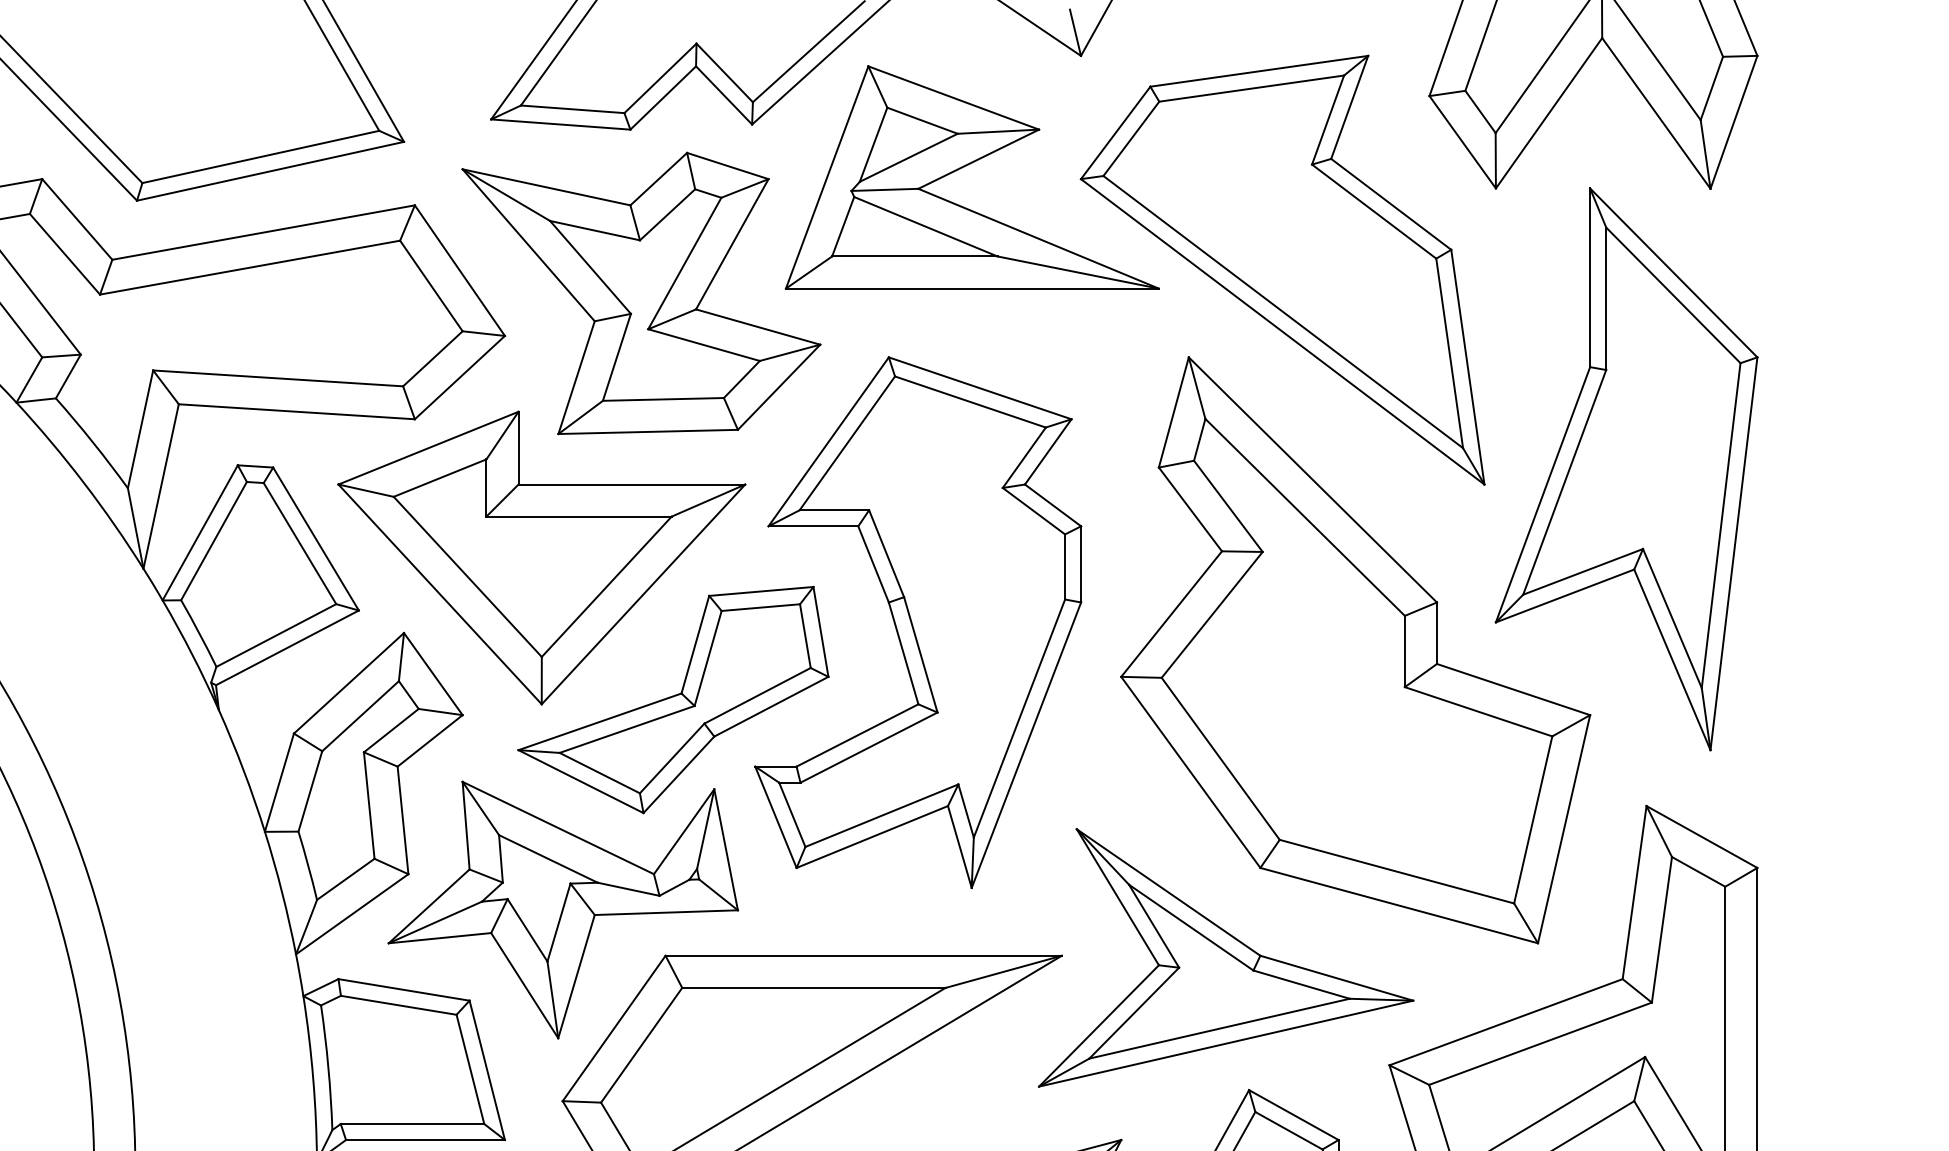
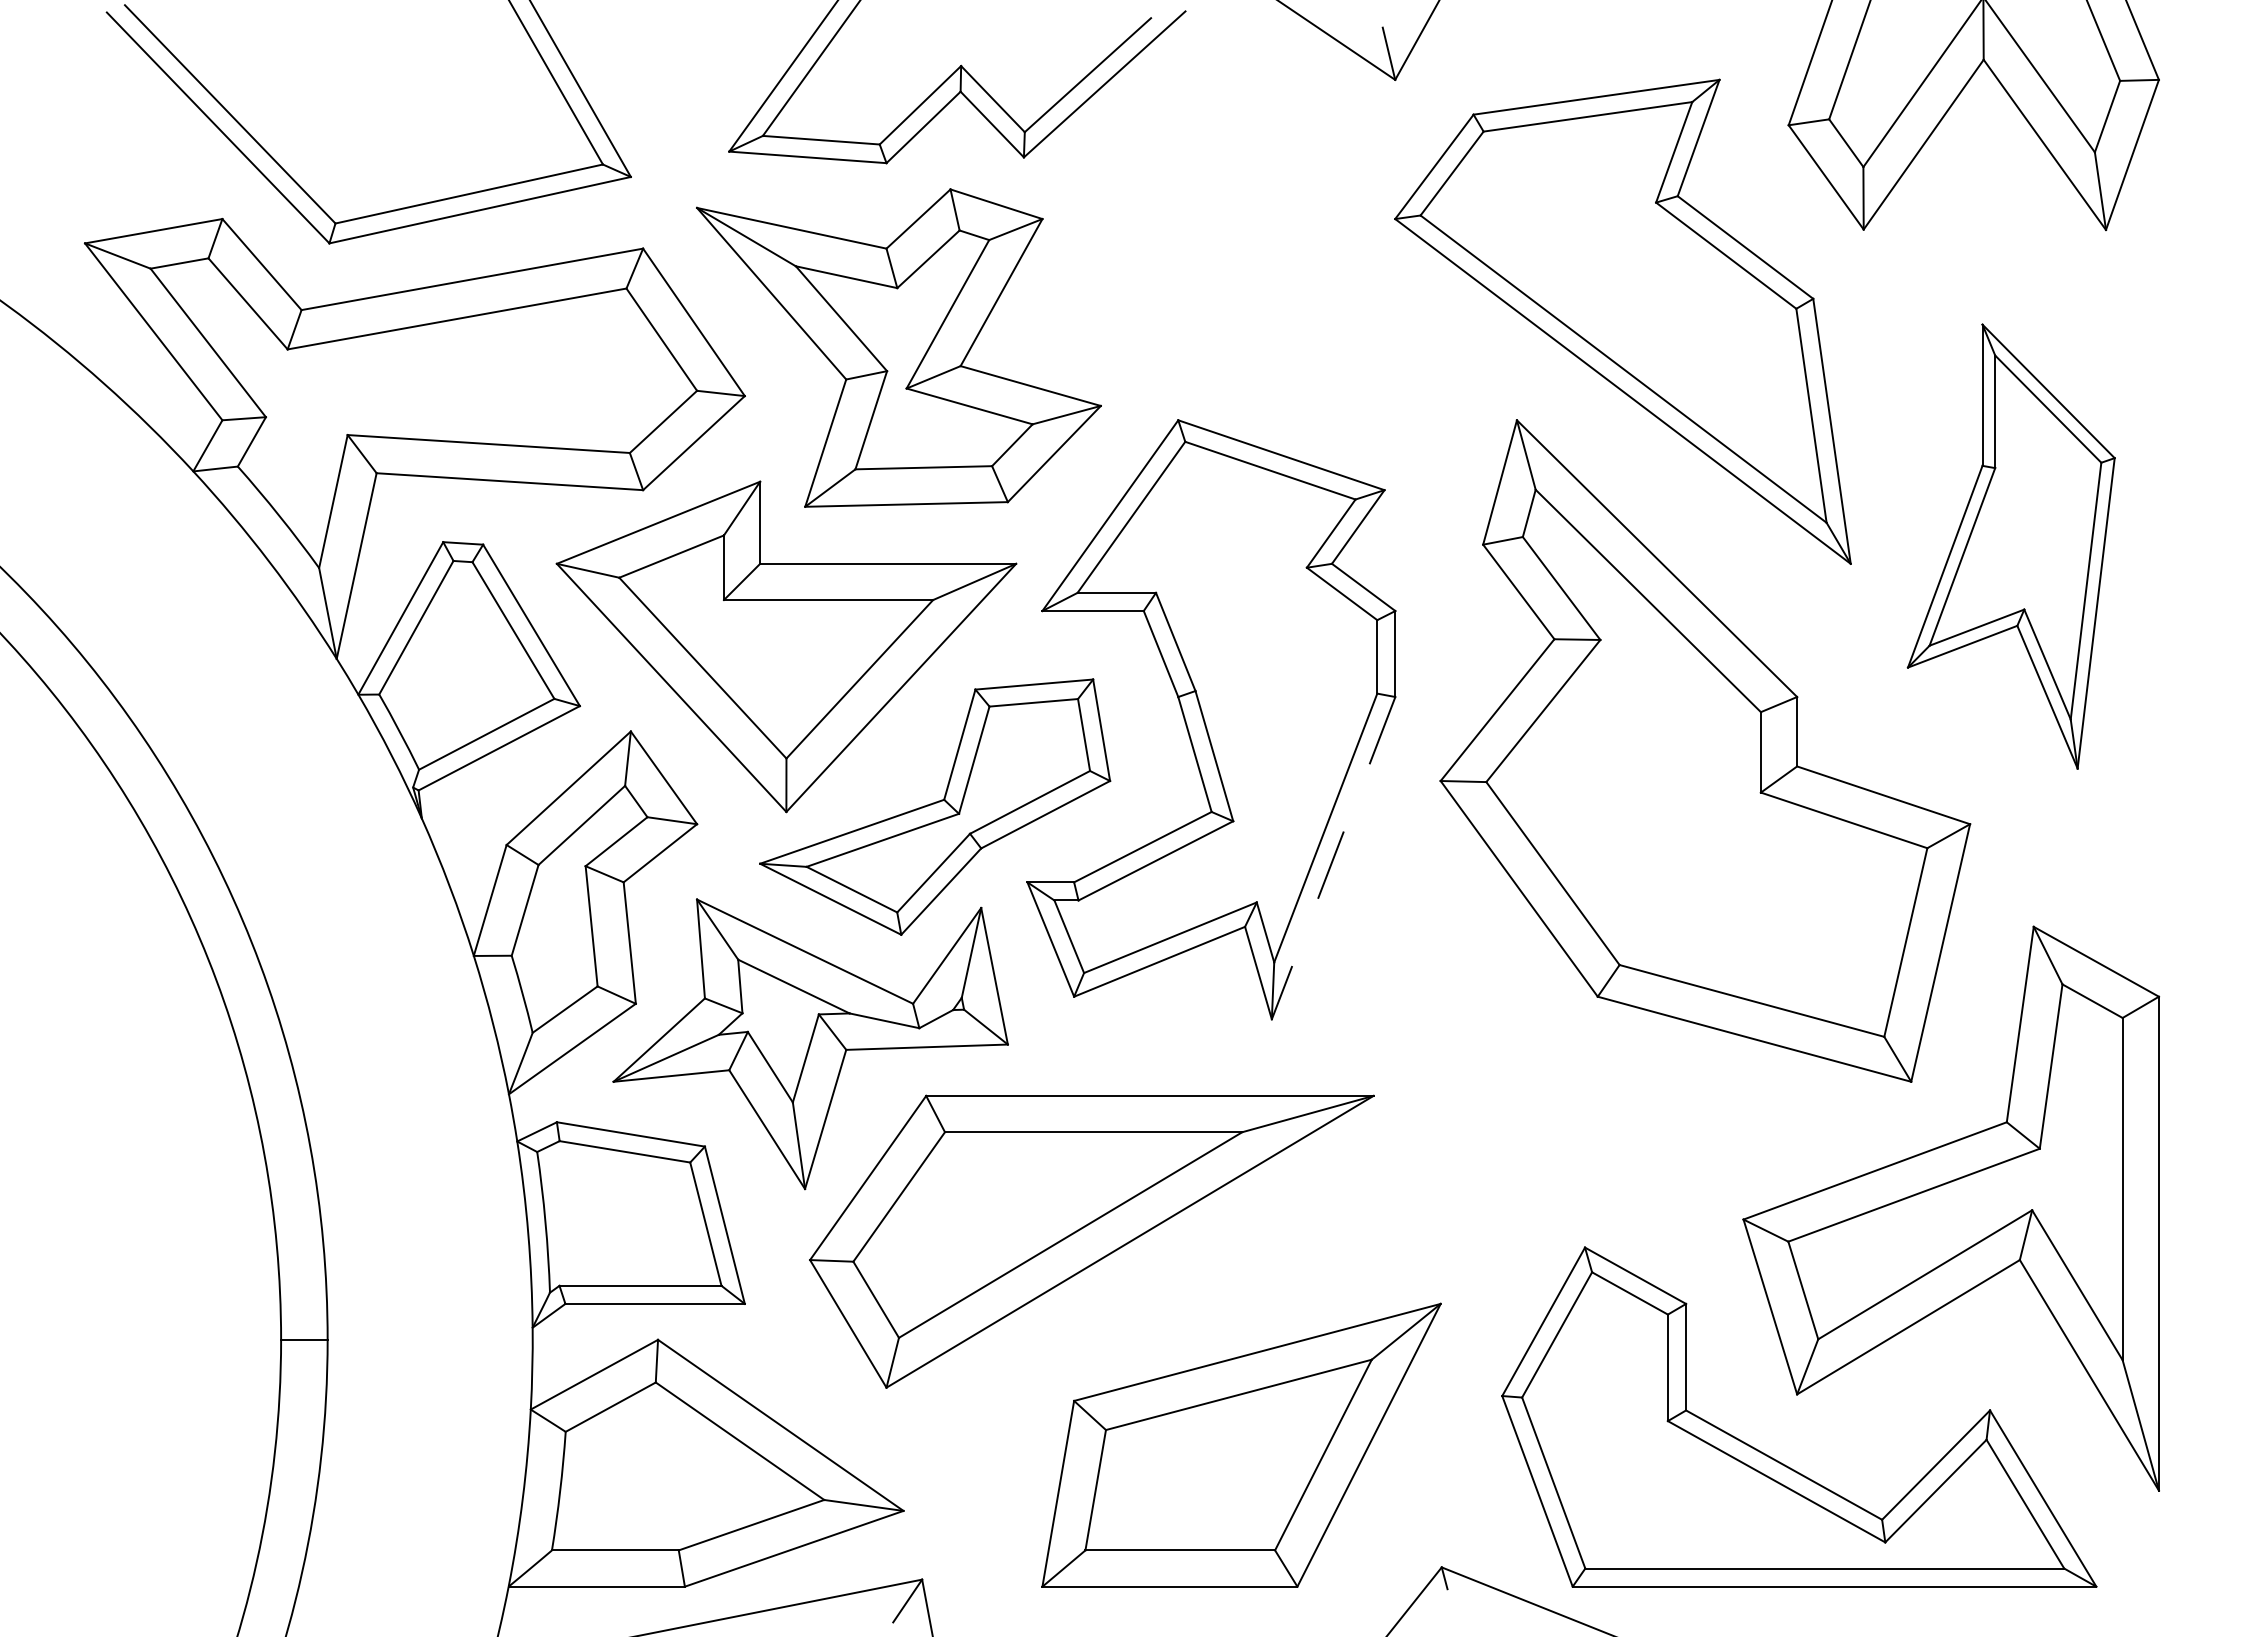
part: (966, 166) -> (1266, 204), removed
part: (1626, 469) -> (2011, 546), size x0.7
line: (1026, 745) -> (1333, 858), solid -> dashed
part: (1225, 957) -> (1558, 1097), removed

